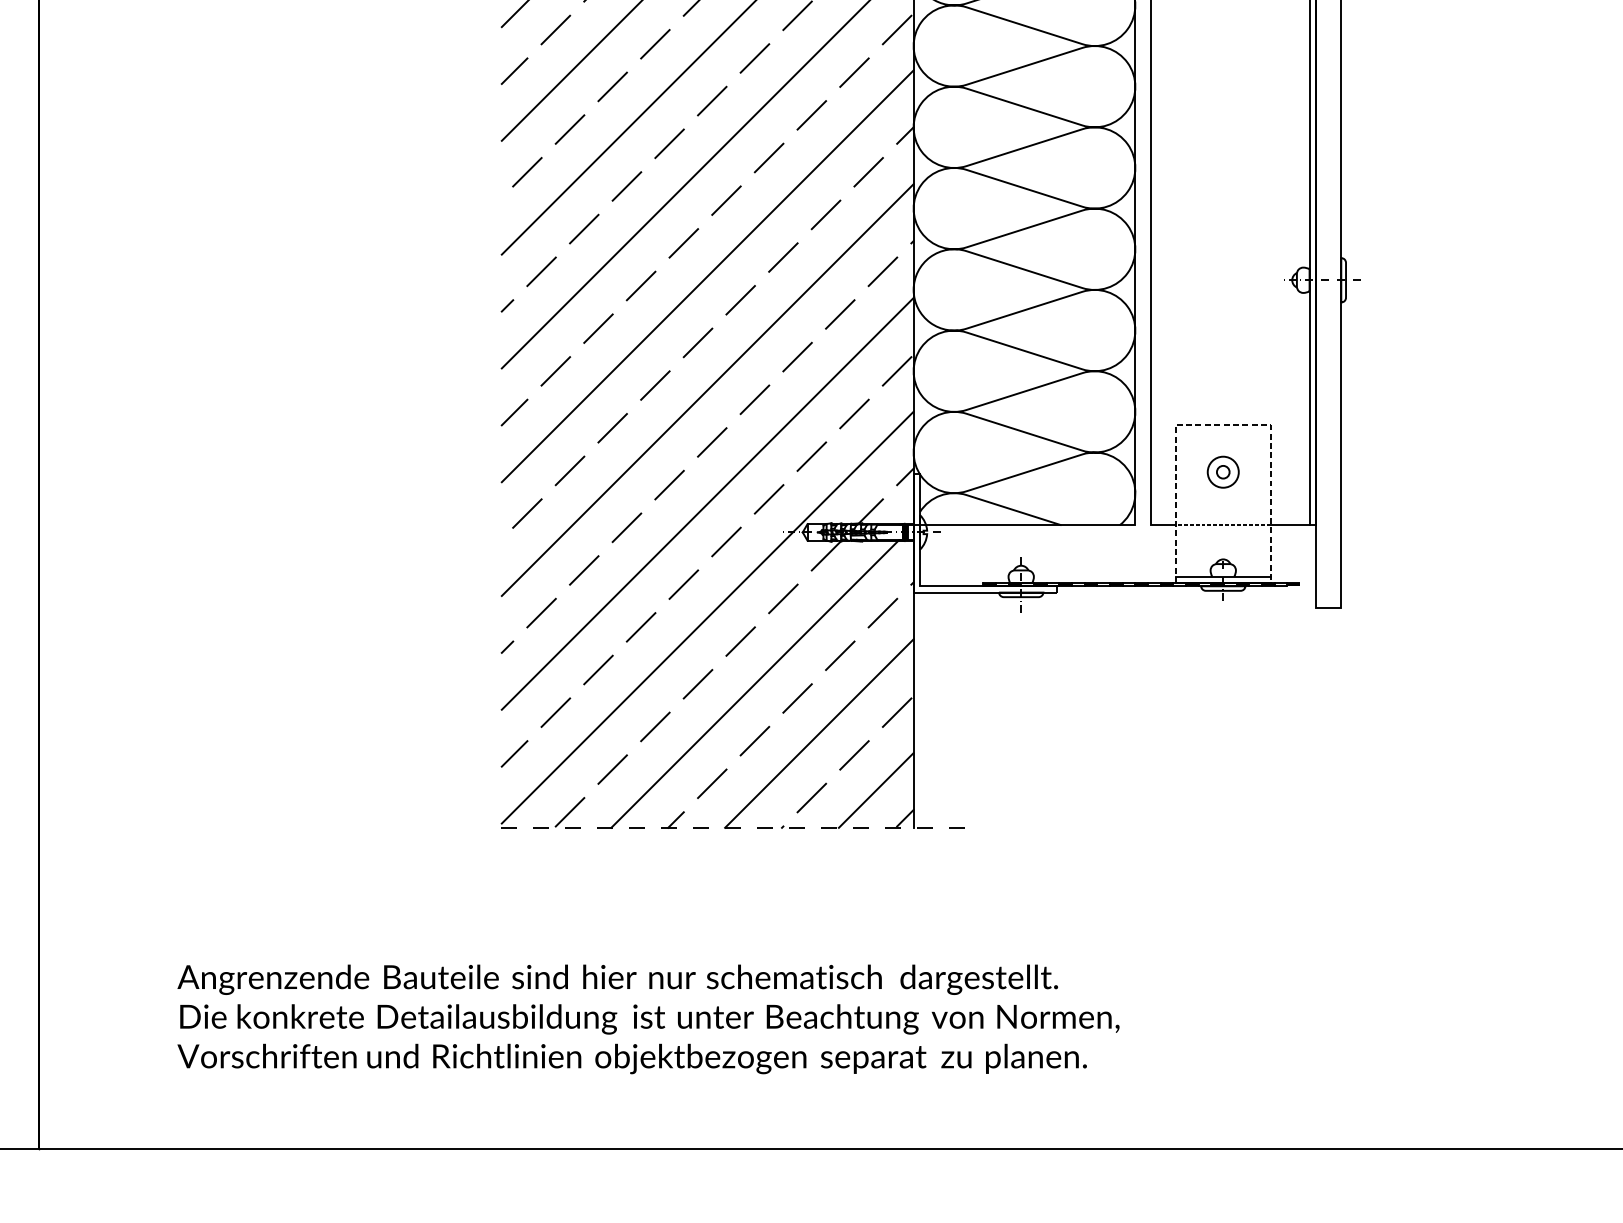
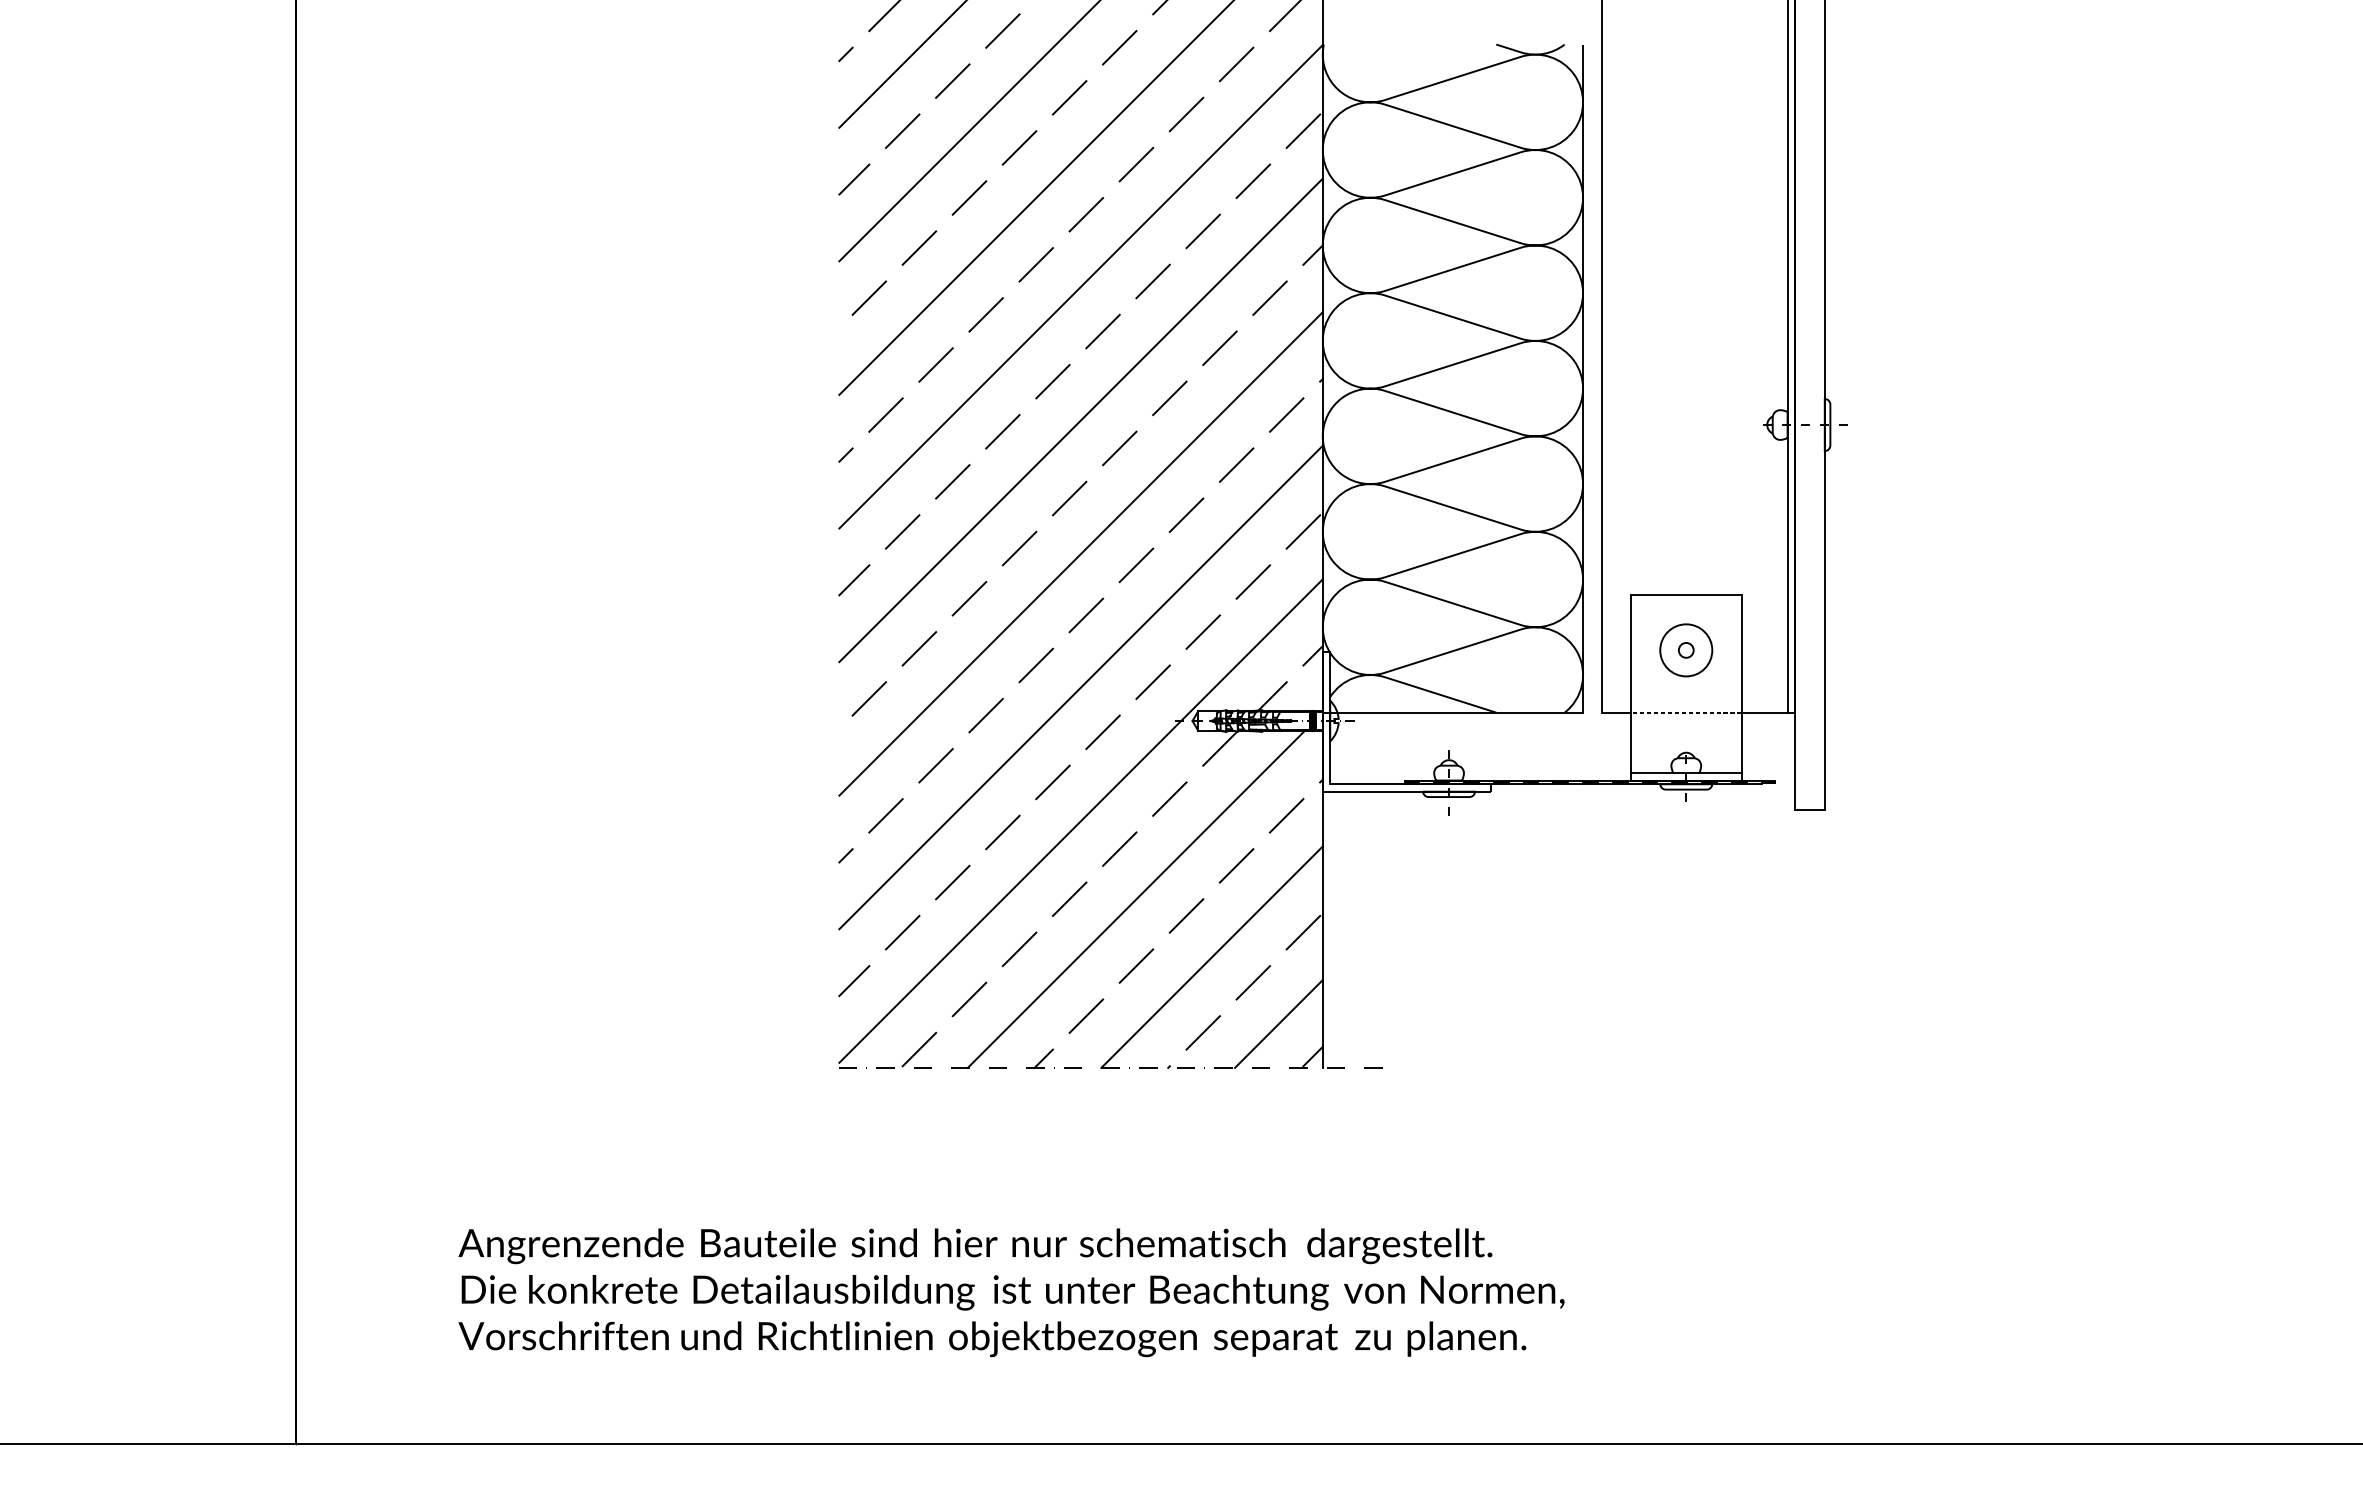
line: (1223, 424) -> (1686, 594), dashed -> solid
circle: (1223, 472) -> (1686, 650), size x1.43

